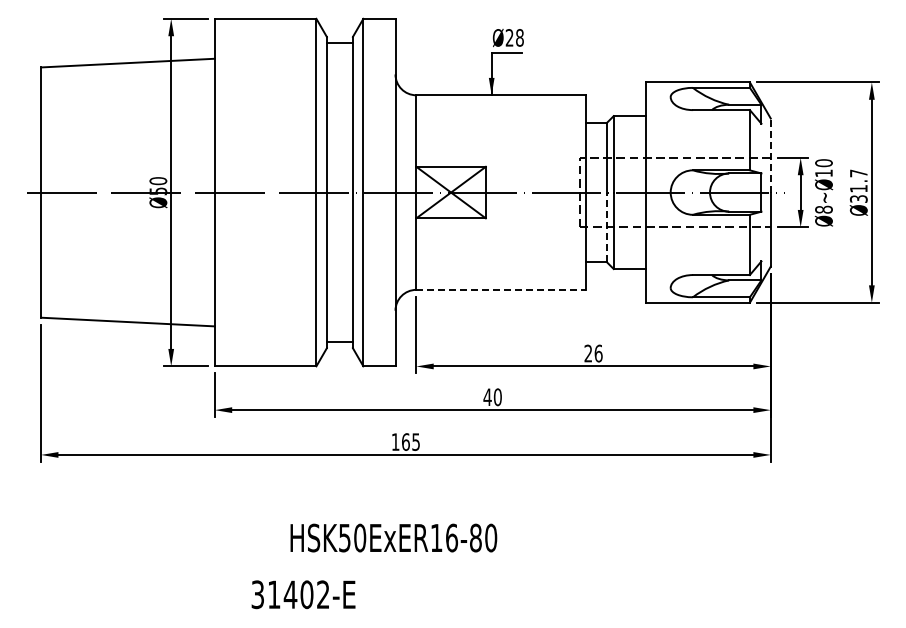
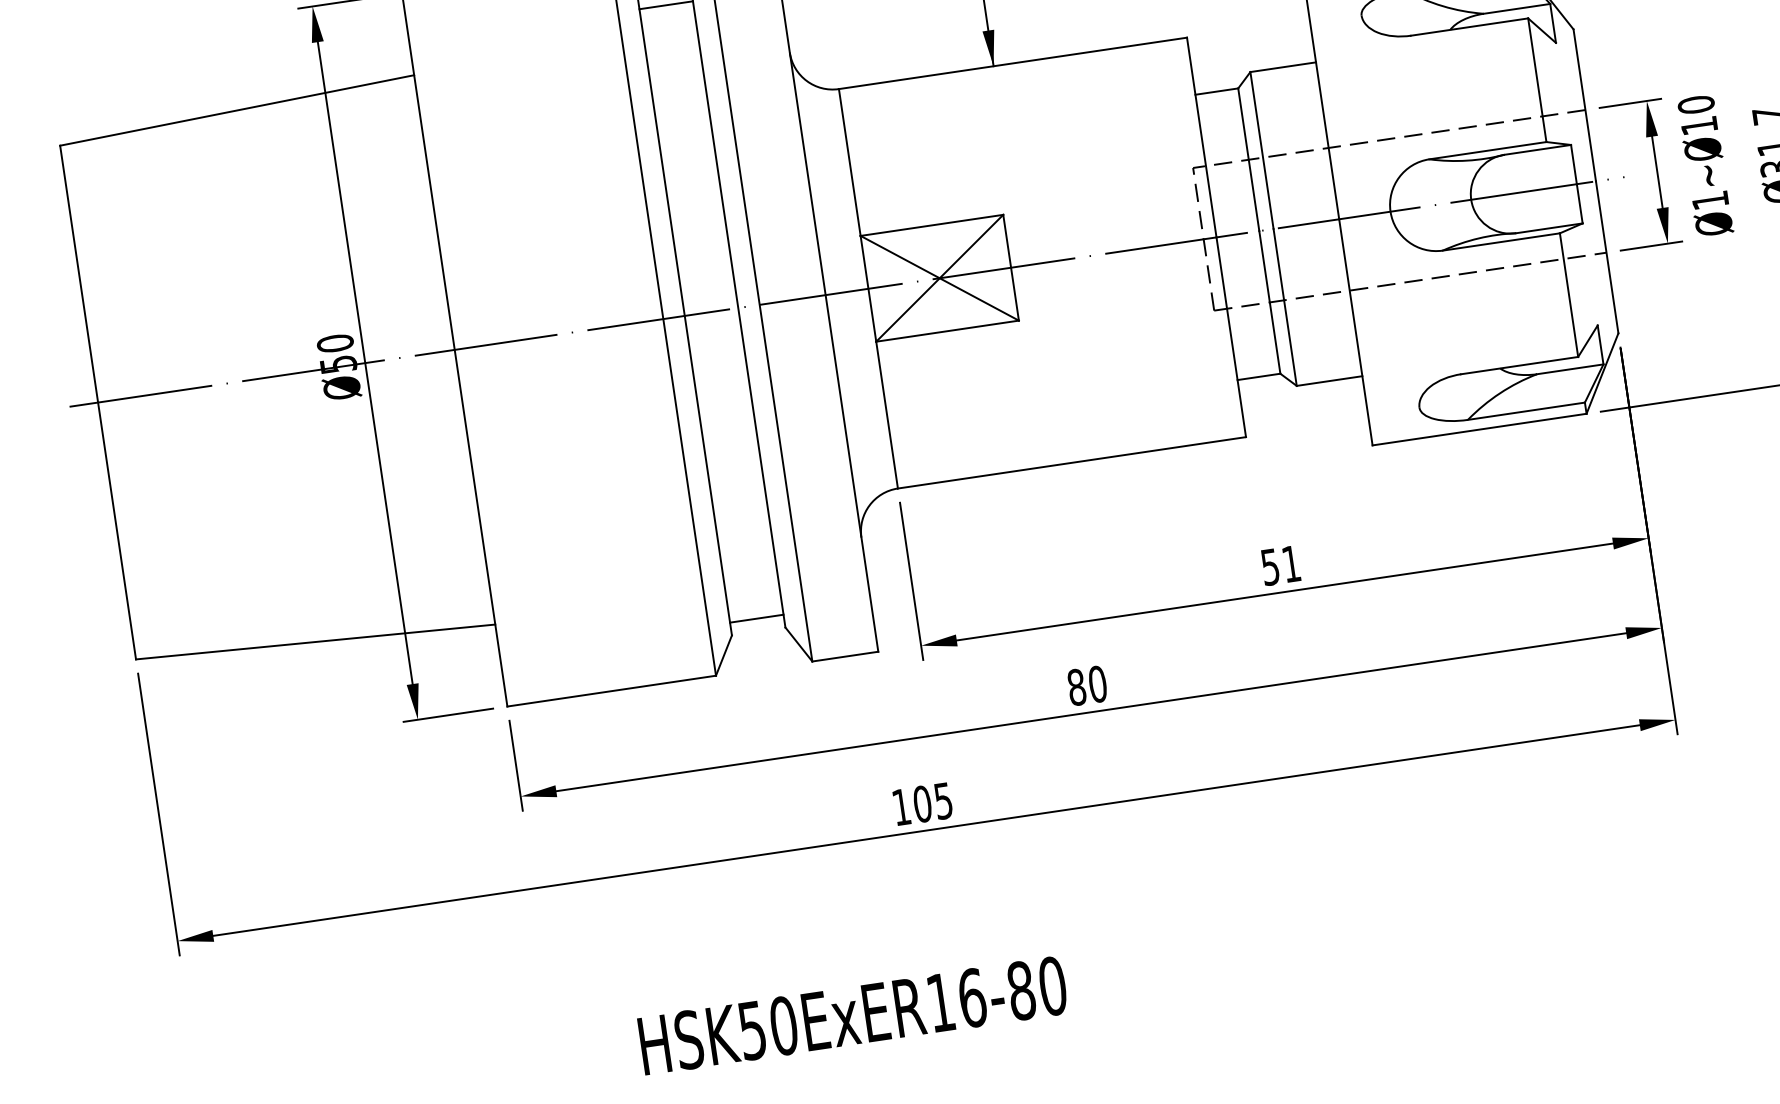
line: (770, 155) -> (1584, 105), dashed -> solid
text: (823, 209) -> (1709, 200), Ø8~Ø -> Ø1~Ø
line: (606, 227) -> (1269, 302), dashed -> solid
line: (501, 289) -> (1072, 461), dashed -> solid
text: (593, 353) -> (1280, 565), 26 -> 51
text: (487, 397) -> (1076, 687), 40 -> 80
text: (405, 441) -> (921, 803), 165 -> 105
text: (393, 537) -> (852, 1014), moved

